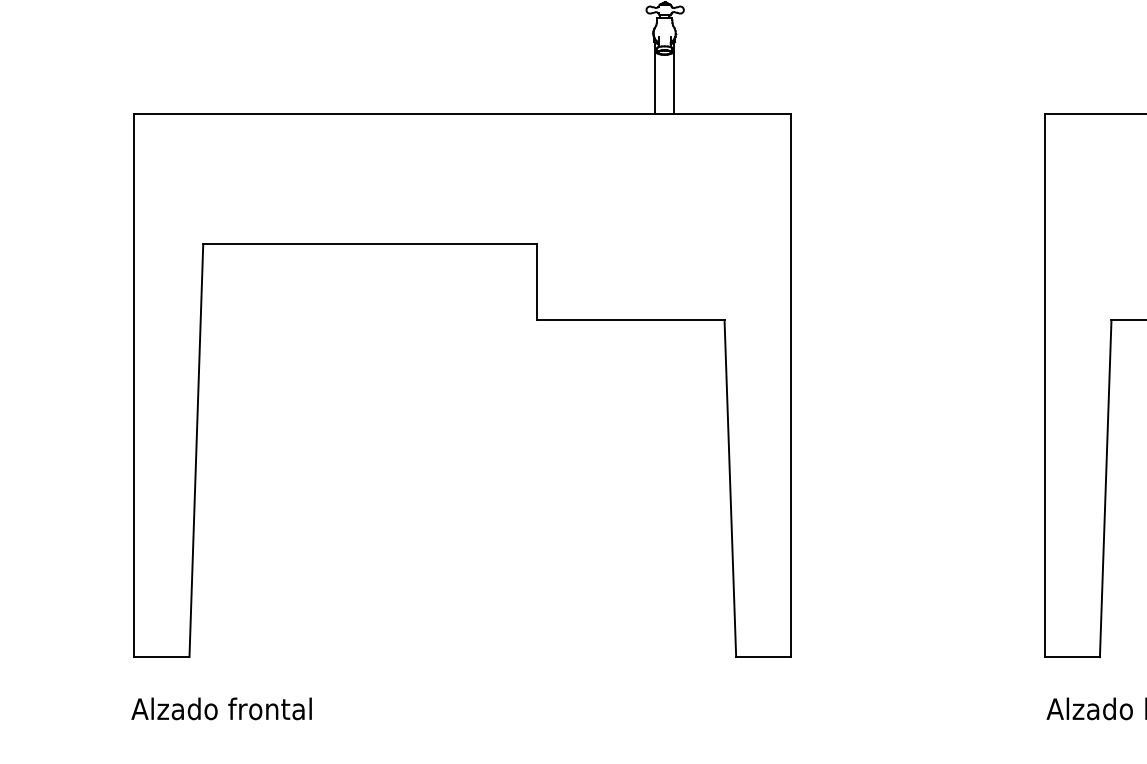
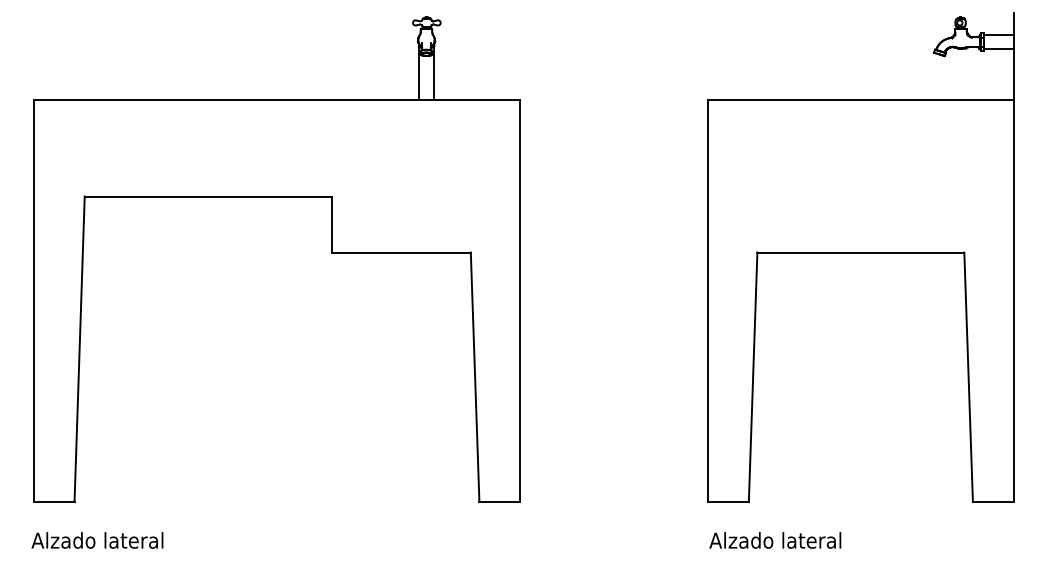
text: (270, 708) -> (134, 540), Alzado frontal -> Alzado lateral

